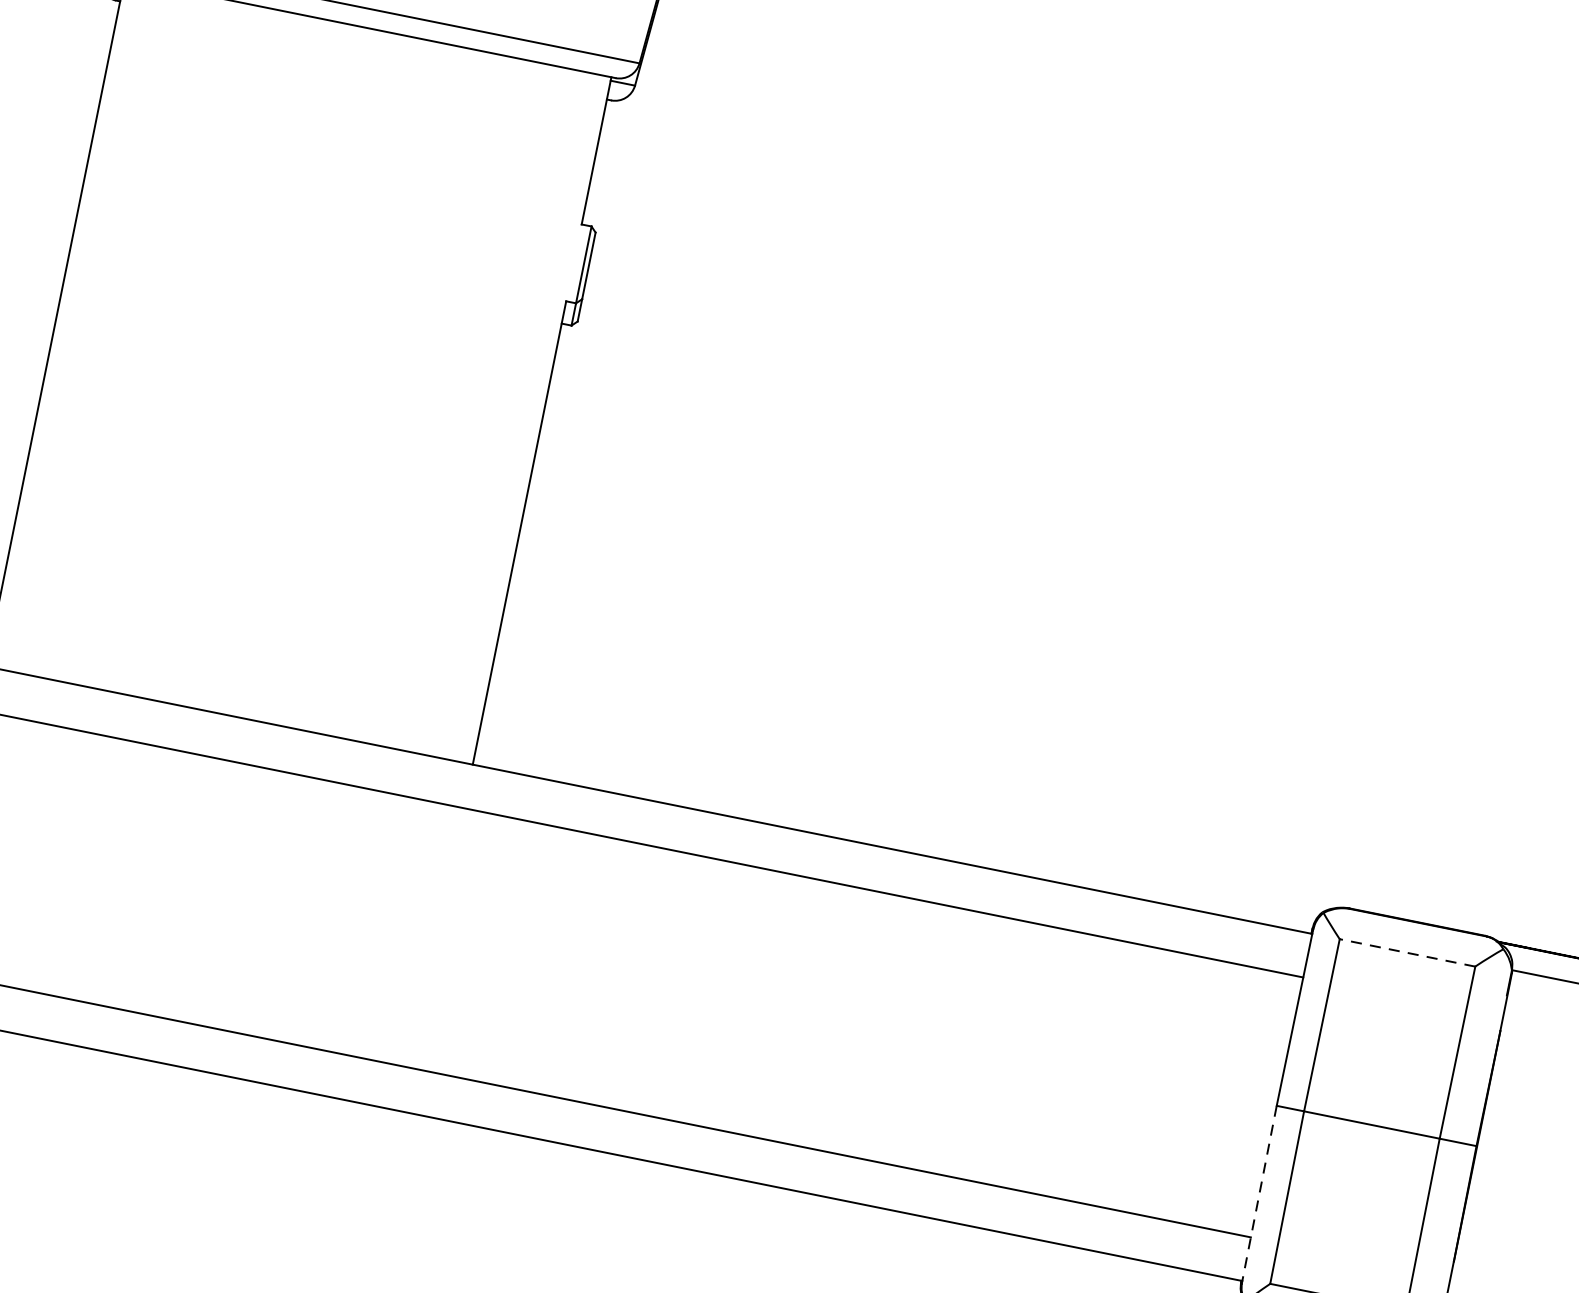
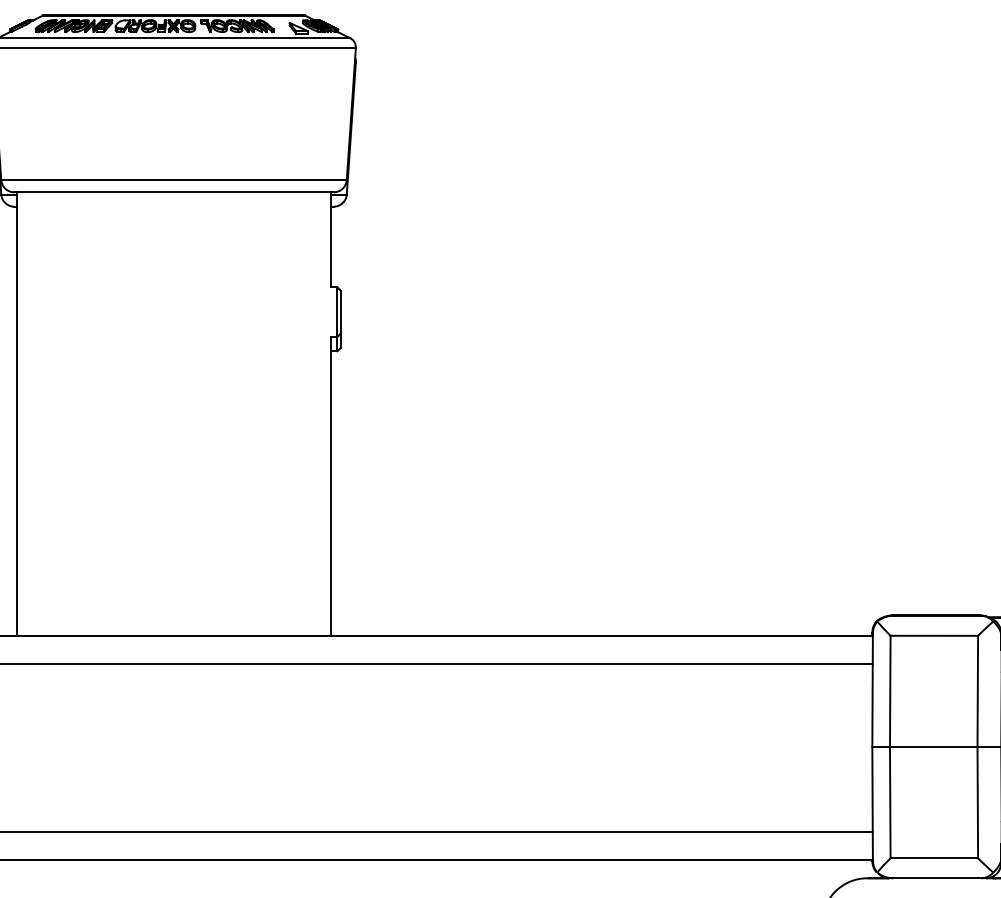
line: (1407, 952) -> (934, 635), dashed -> solid
line: (1259, 1193) -> (872, 803), dashed -> solid

